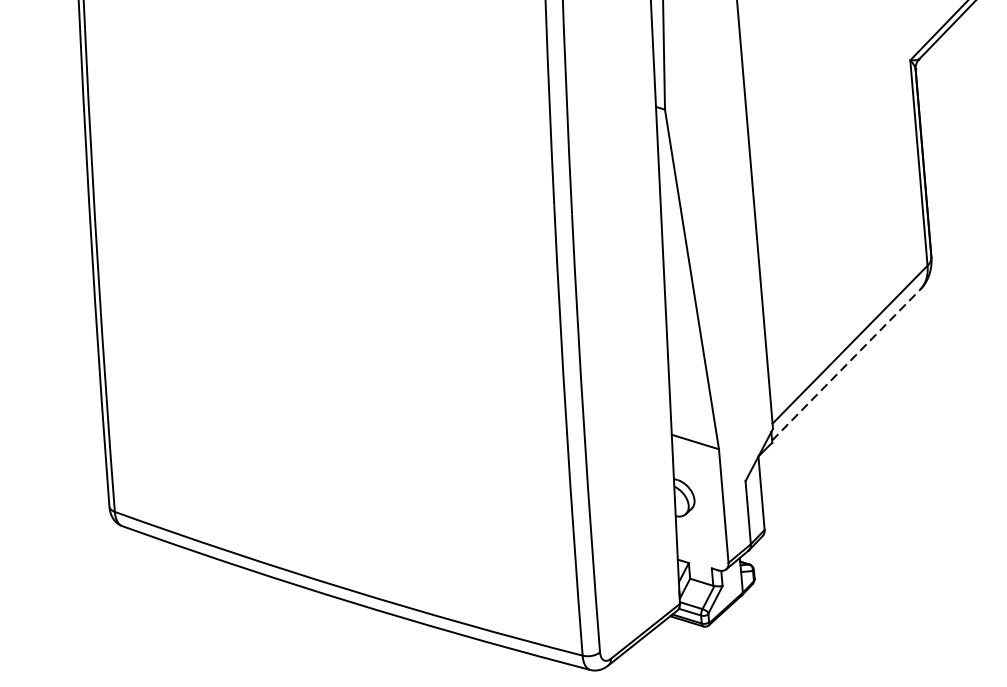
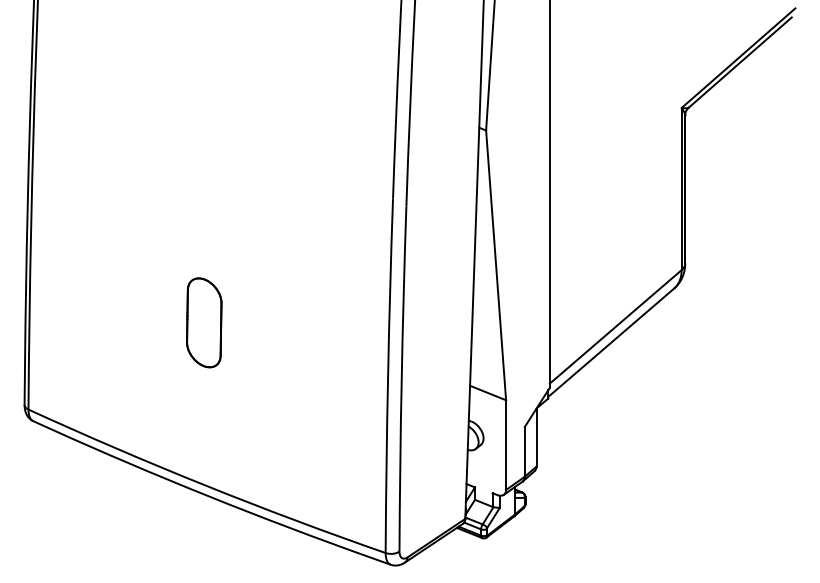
line: (846, 364) -> (611, 342), dashed -> solid
part: (328, 382) -> (204, 322), added

